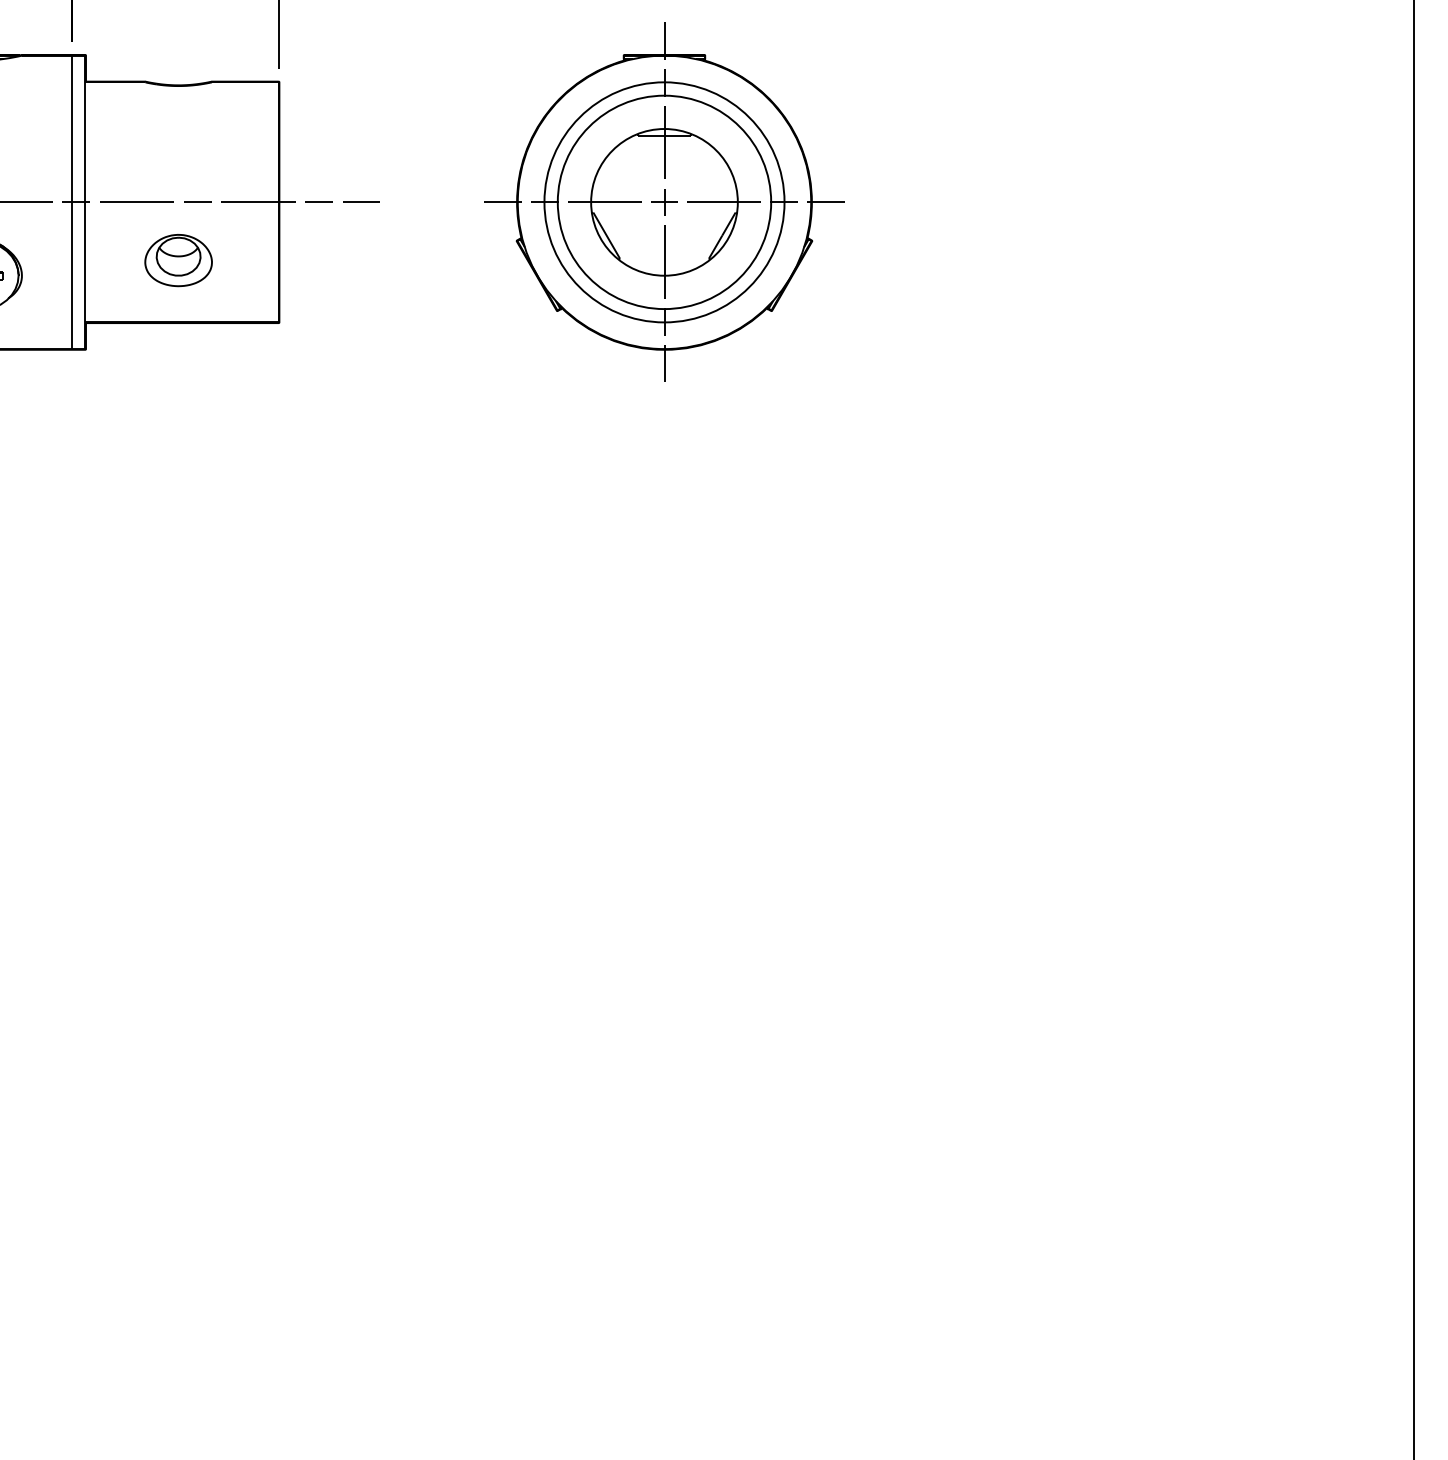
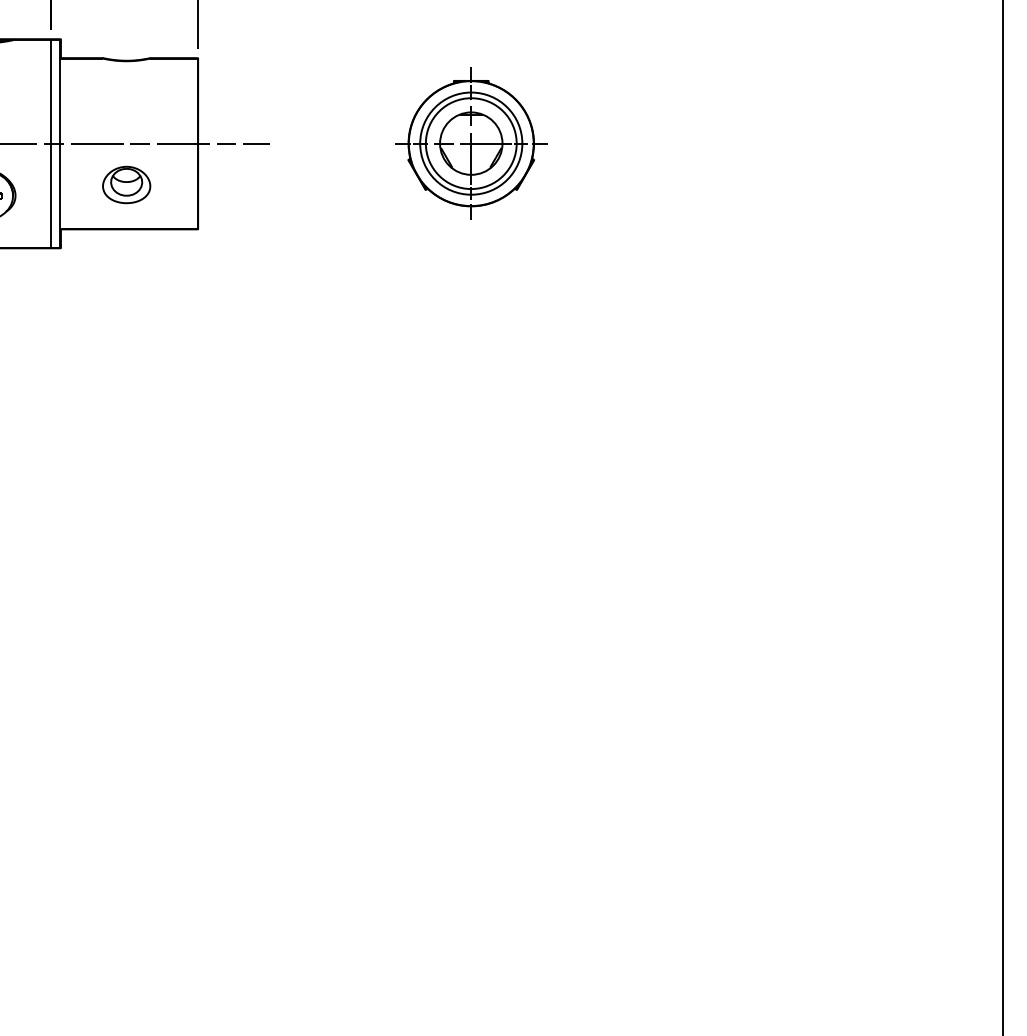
part: (664, 201) -> (471, 143), size x0.6

